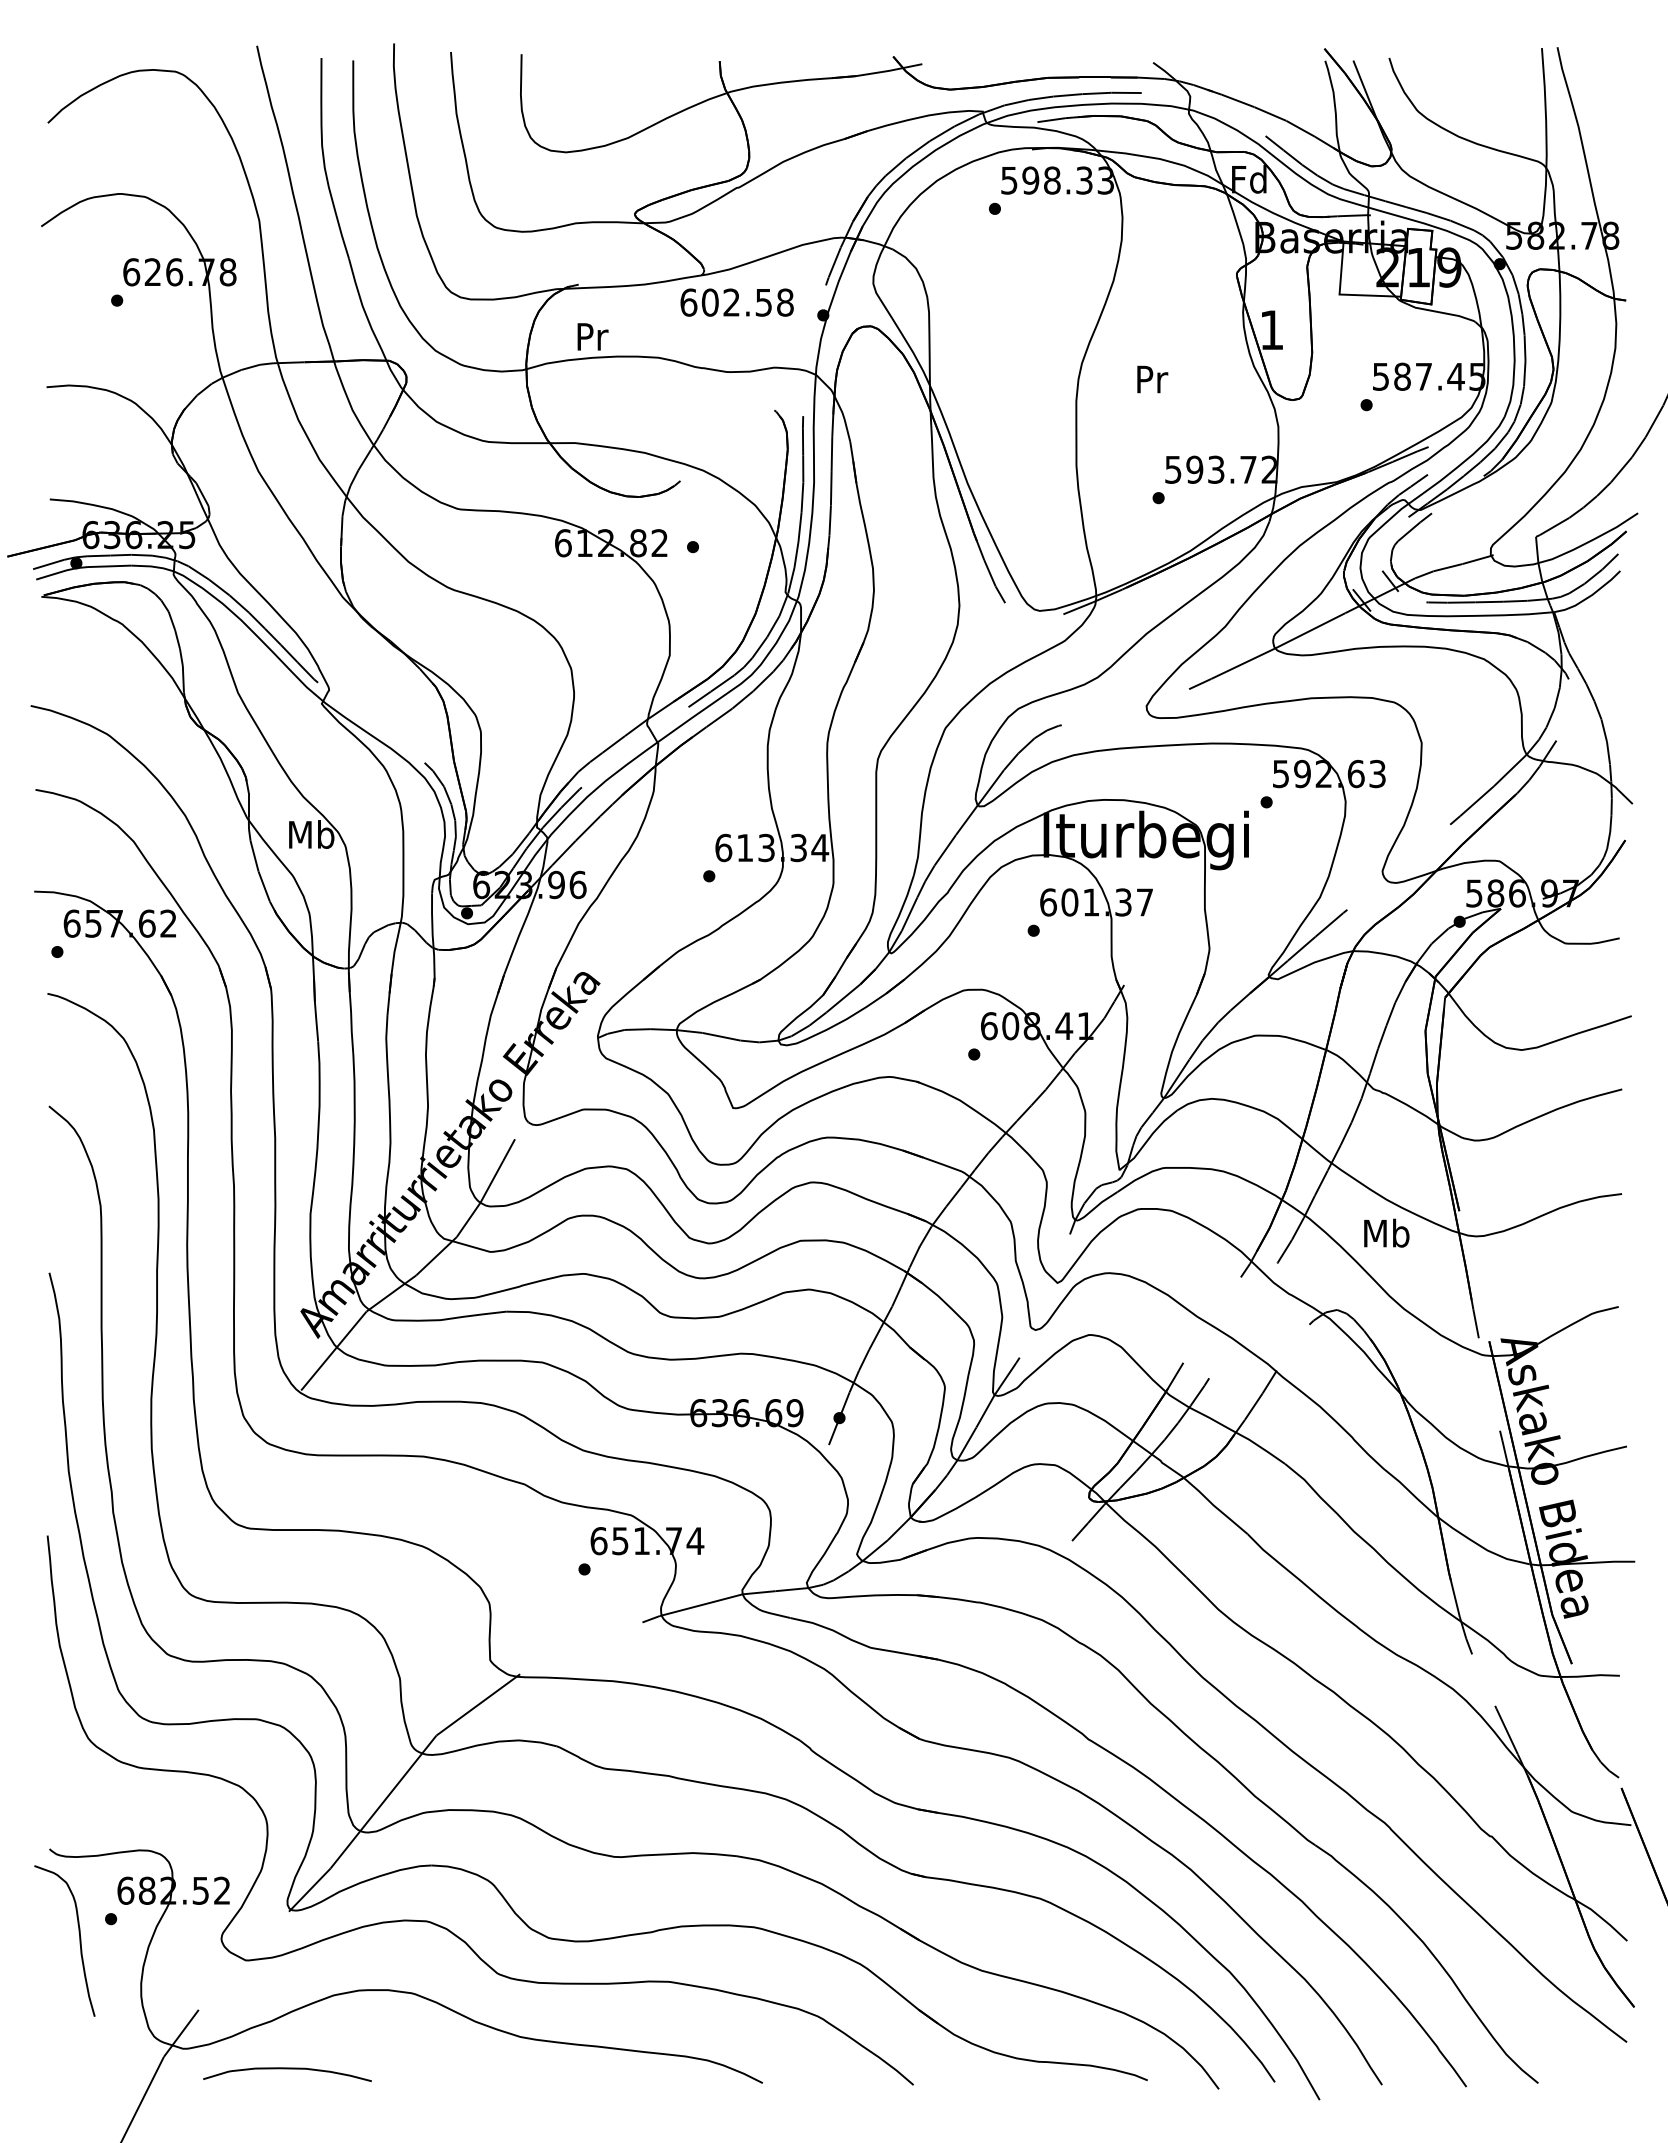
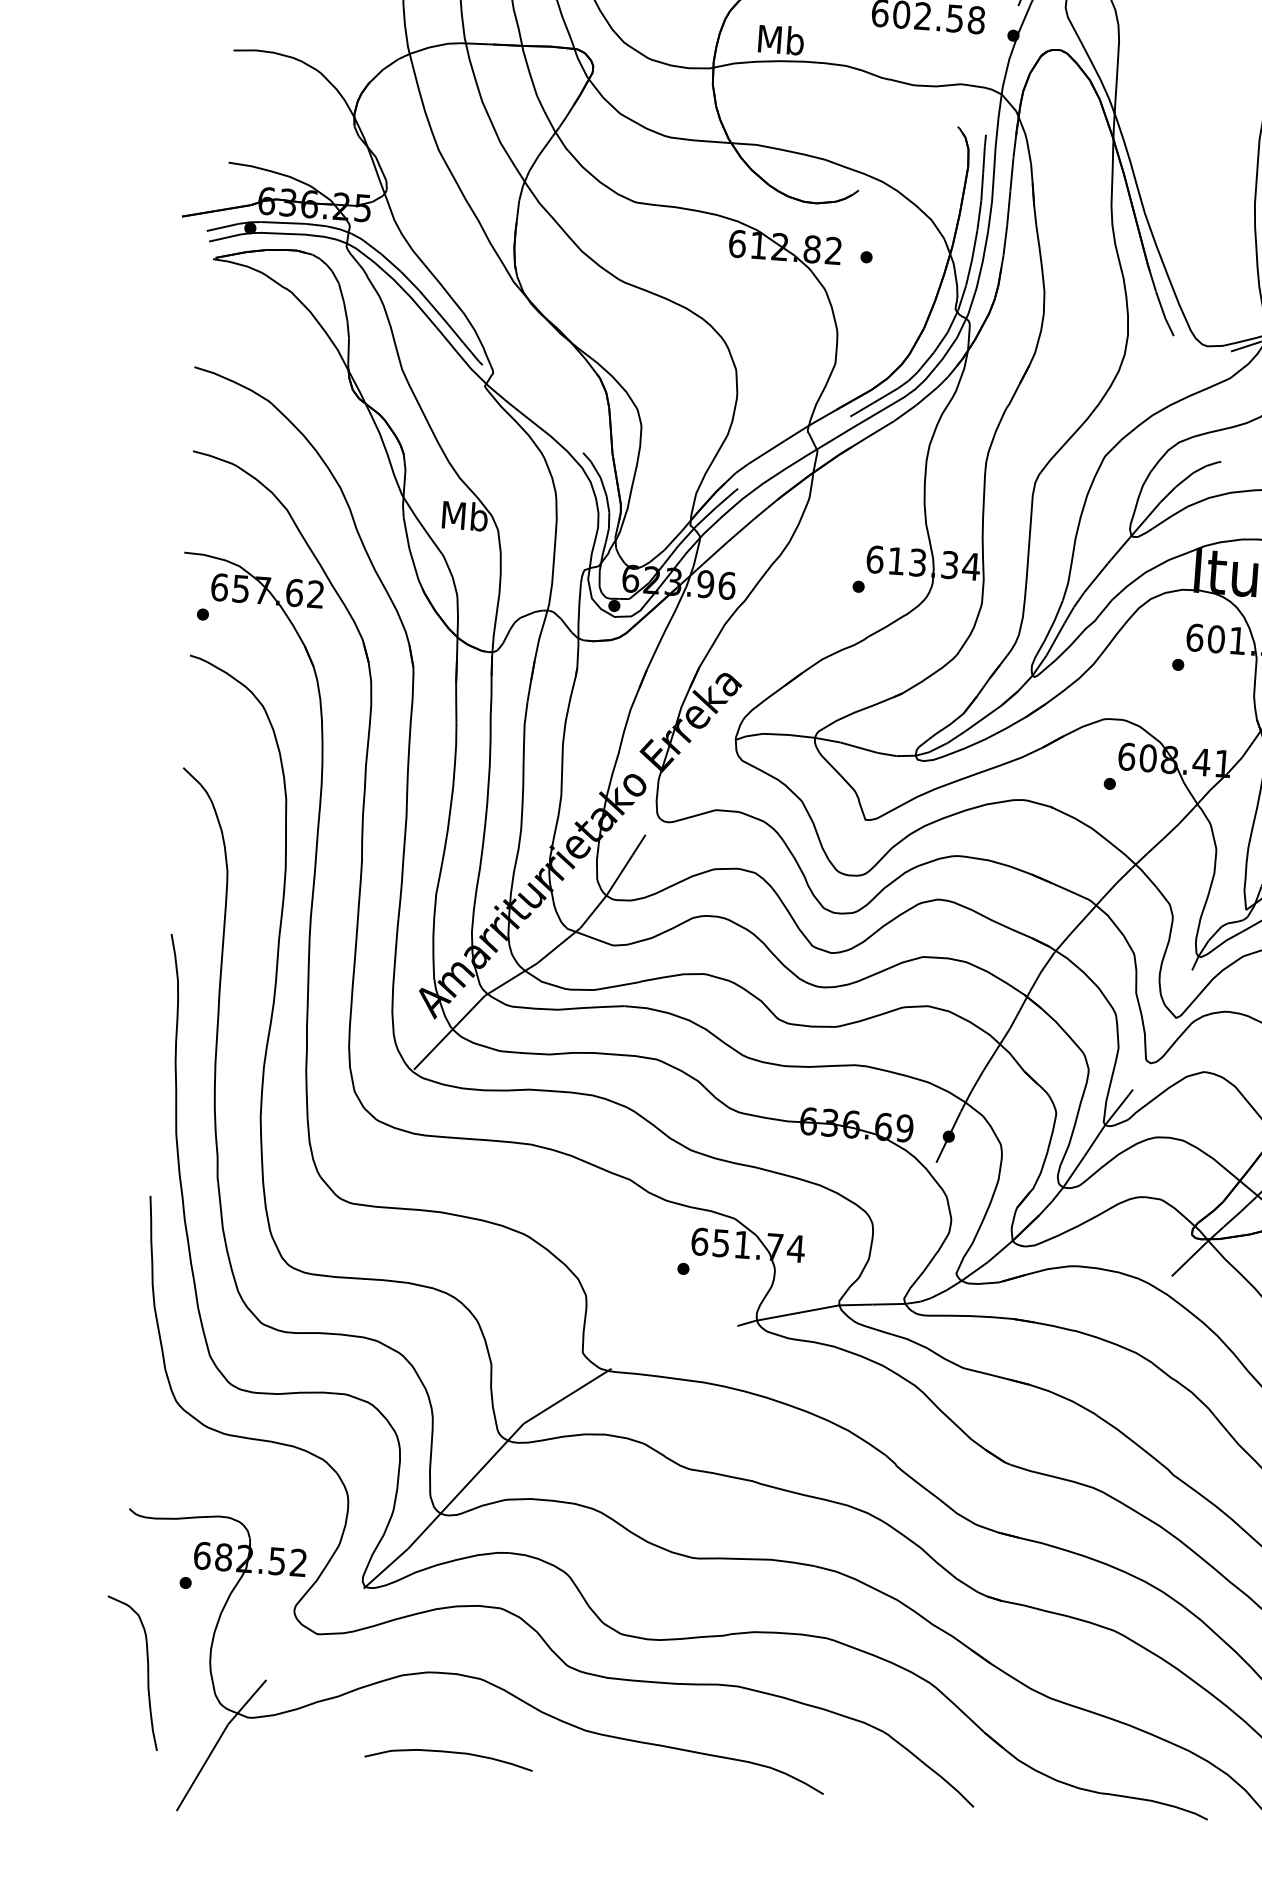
text: (591, 336) -> (780, 39), Pr -> Mb
curve: (79, 1940) -> (147, 1673), moved
curve: (287, 2069) -> (449, 1753), moved

